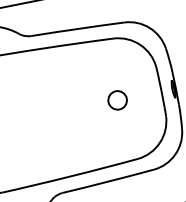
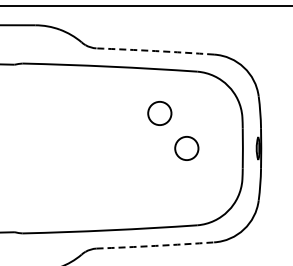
arc: (77, 29) -> (155, 51), solid -> dashed
circle: (90, 77) -> (159, 113), added
arc: (108, 181) -> (155, 245), solid -> dashed

